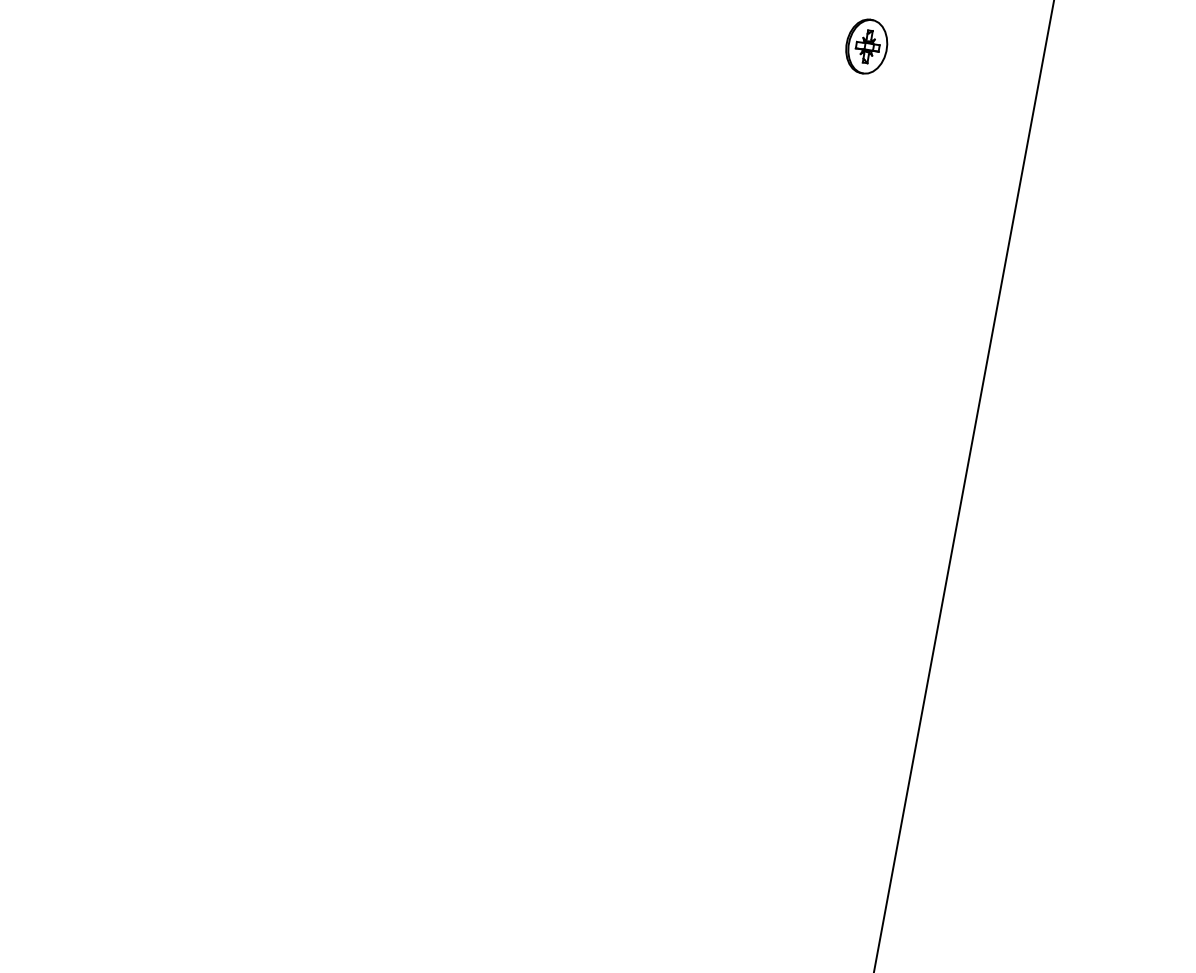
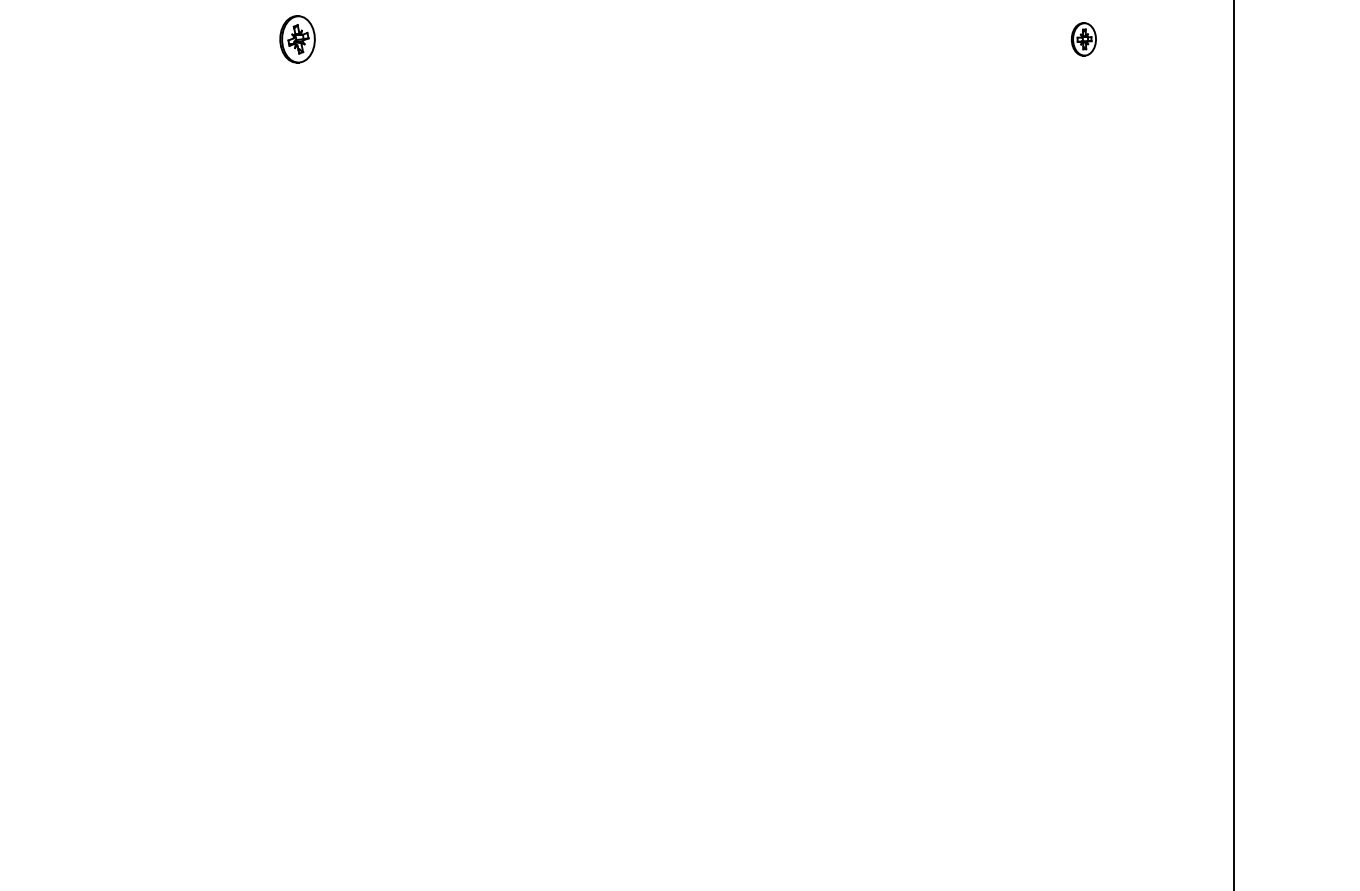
part: (866, 46) -> (1083, 39), size x0.7

